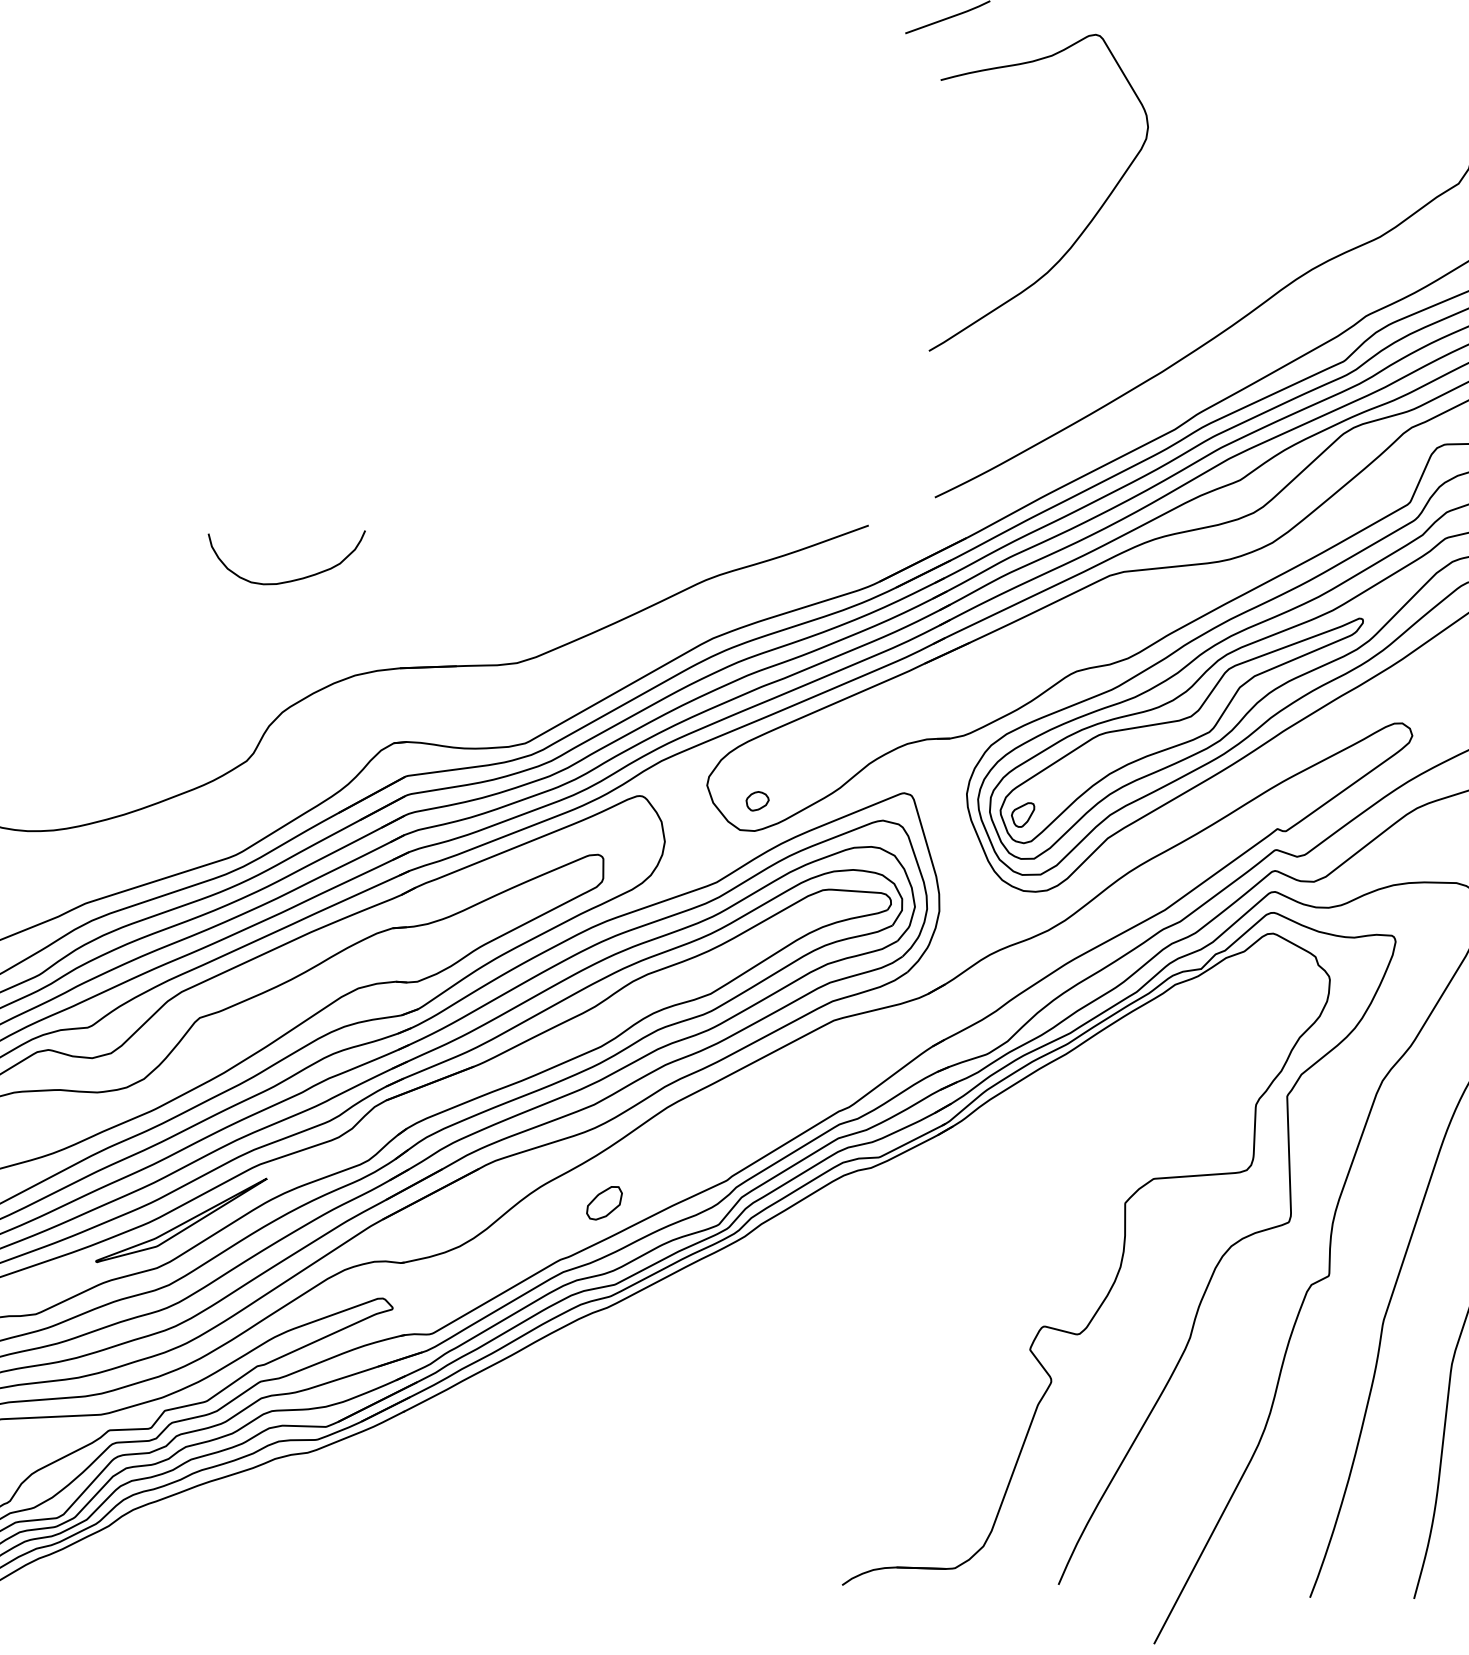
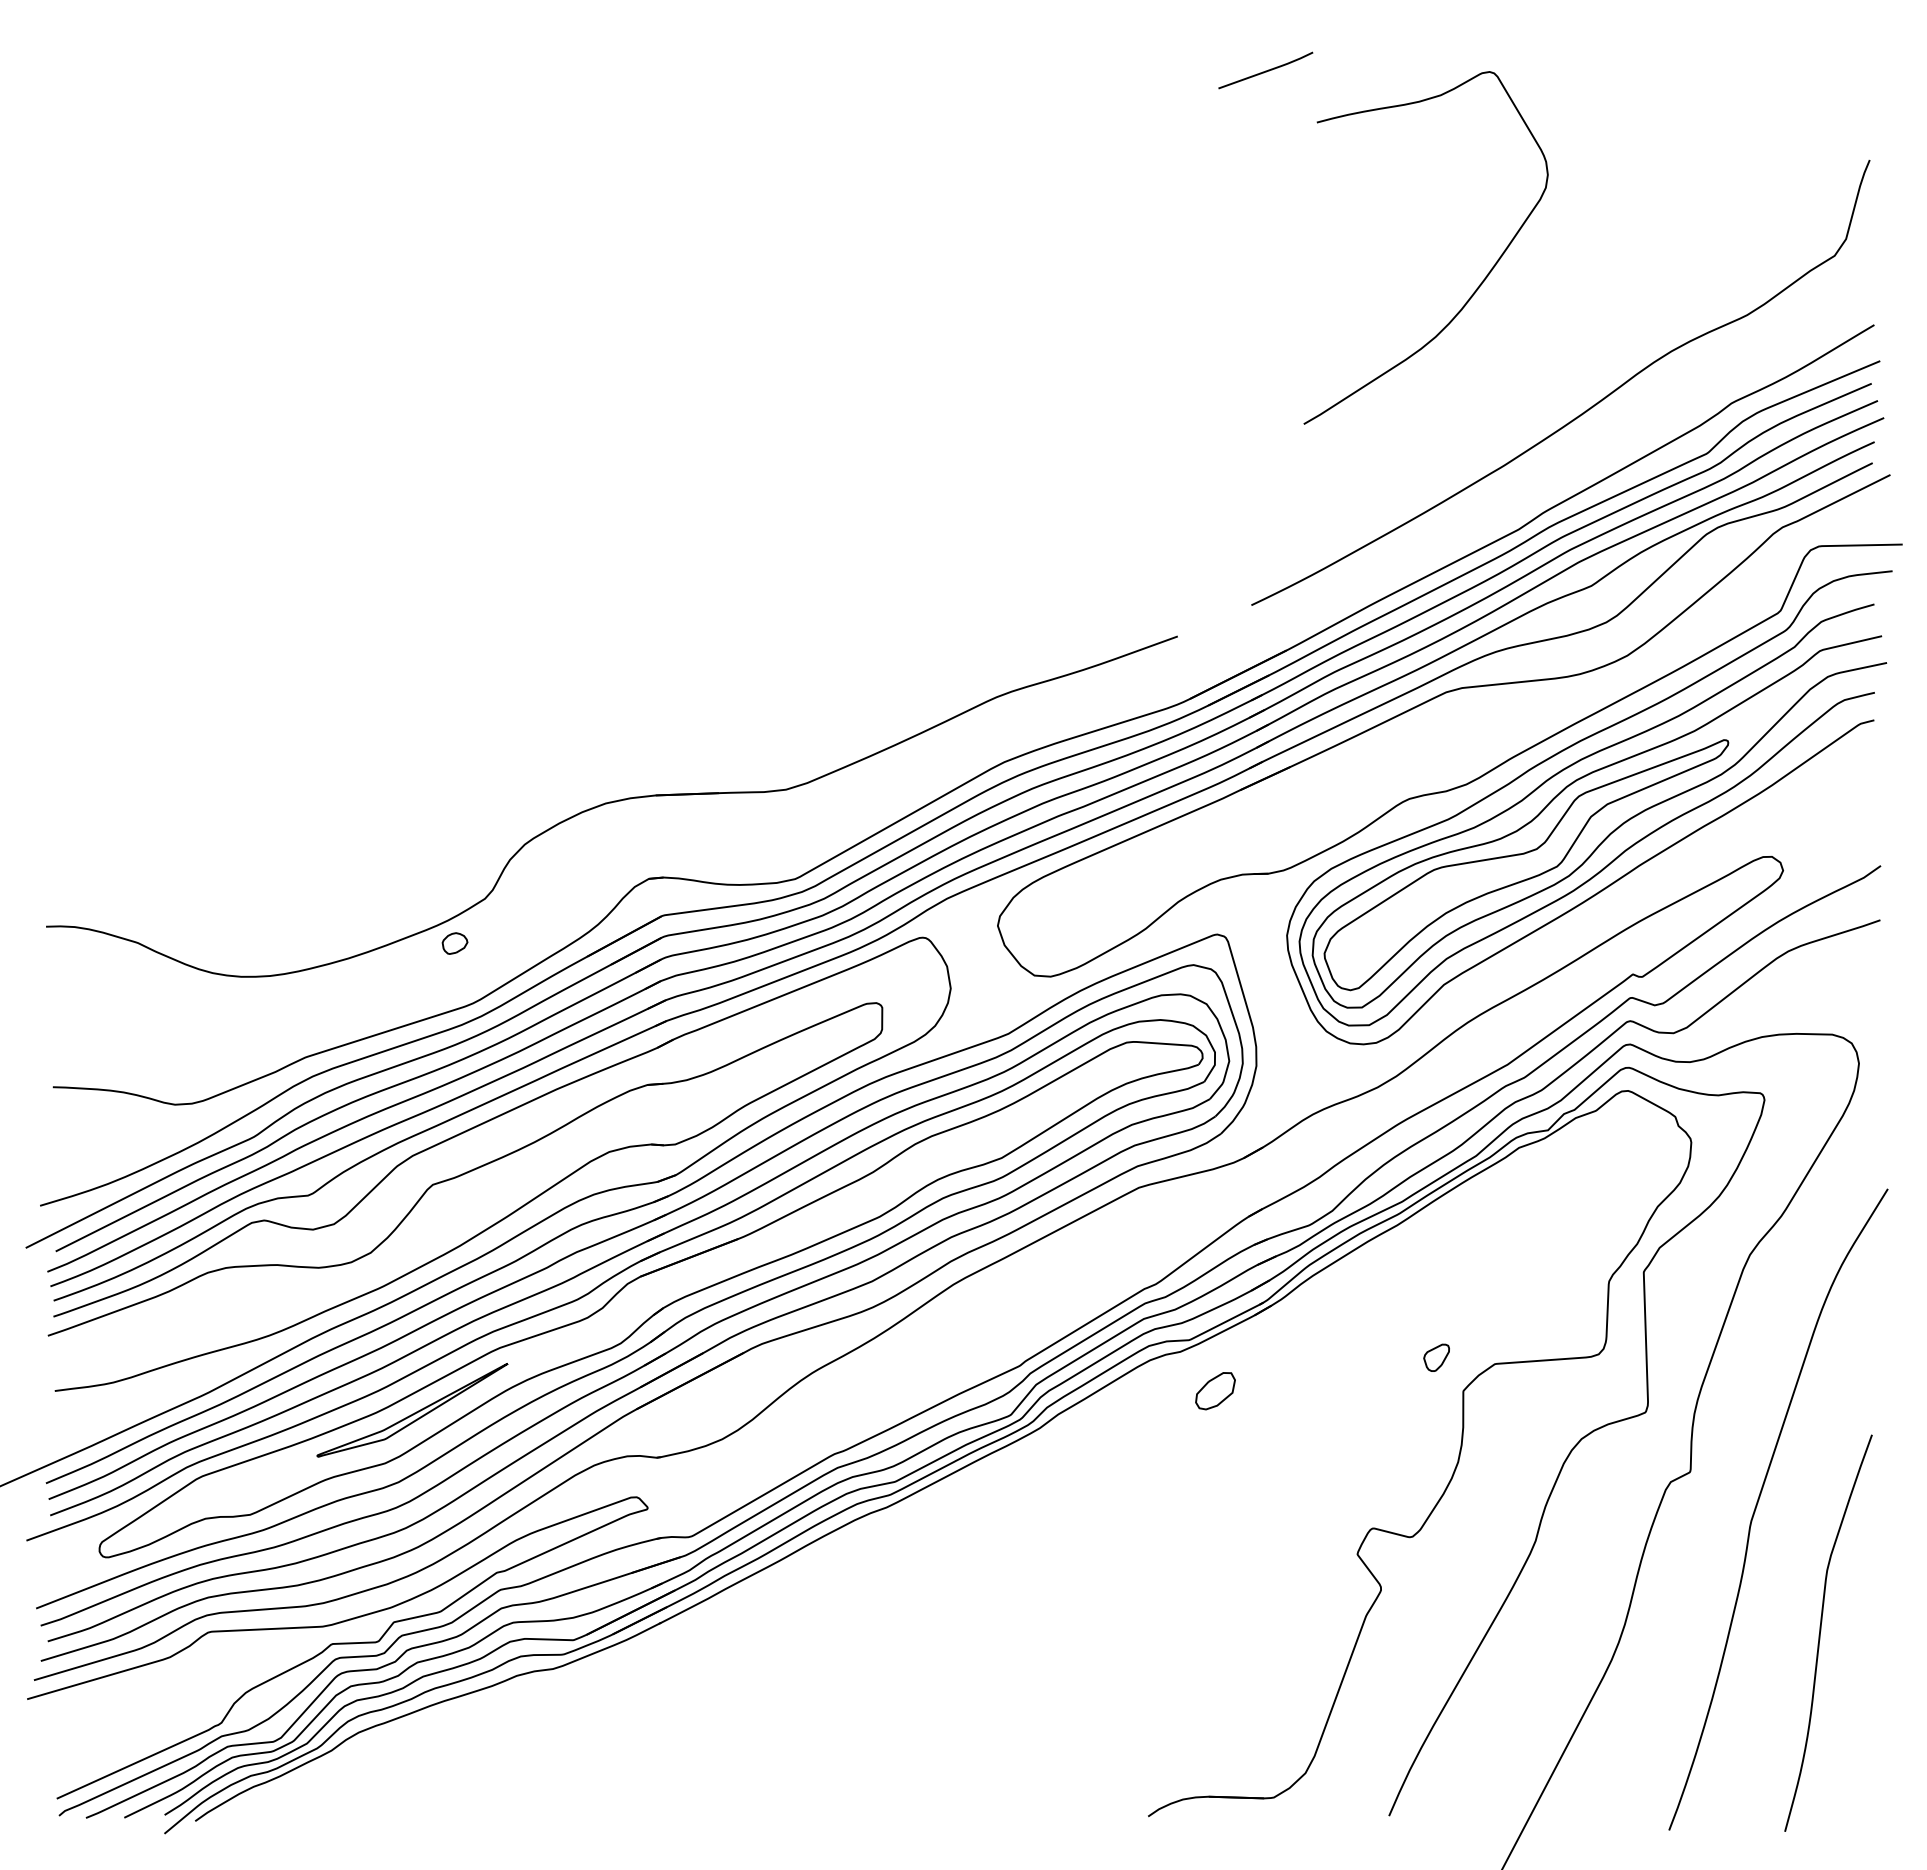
curve: (1084, 229) -> (1476, 288), moved
curve: (293, 579) -> (537, 696), removed
part: (757, 801) -> (454, 943), moved
part: (1022, 814) -> (1436, 1357), moved
part: (604, 1203) -> (1215, 1391), moved

